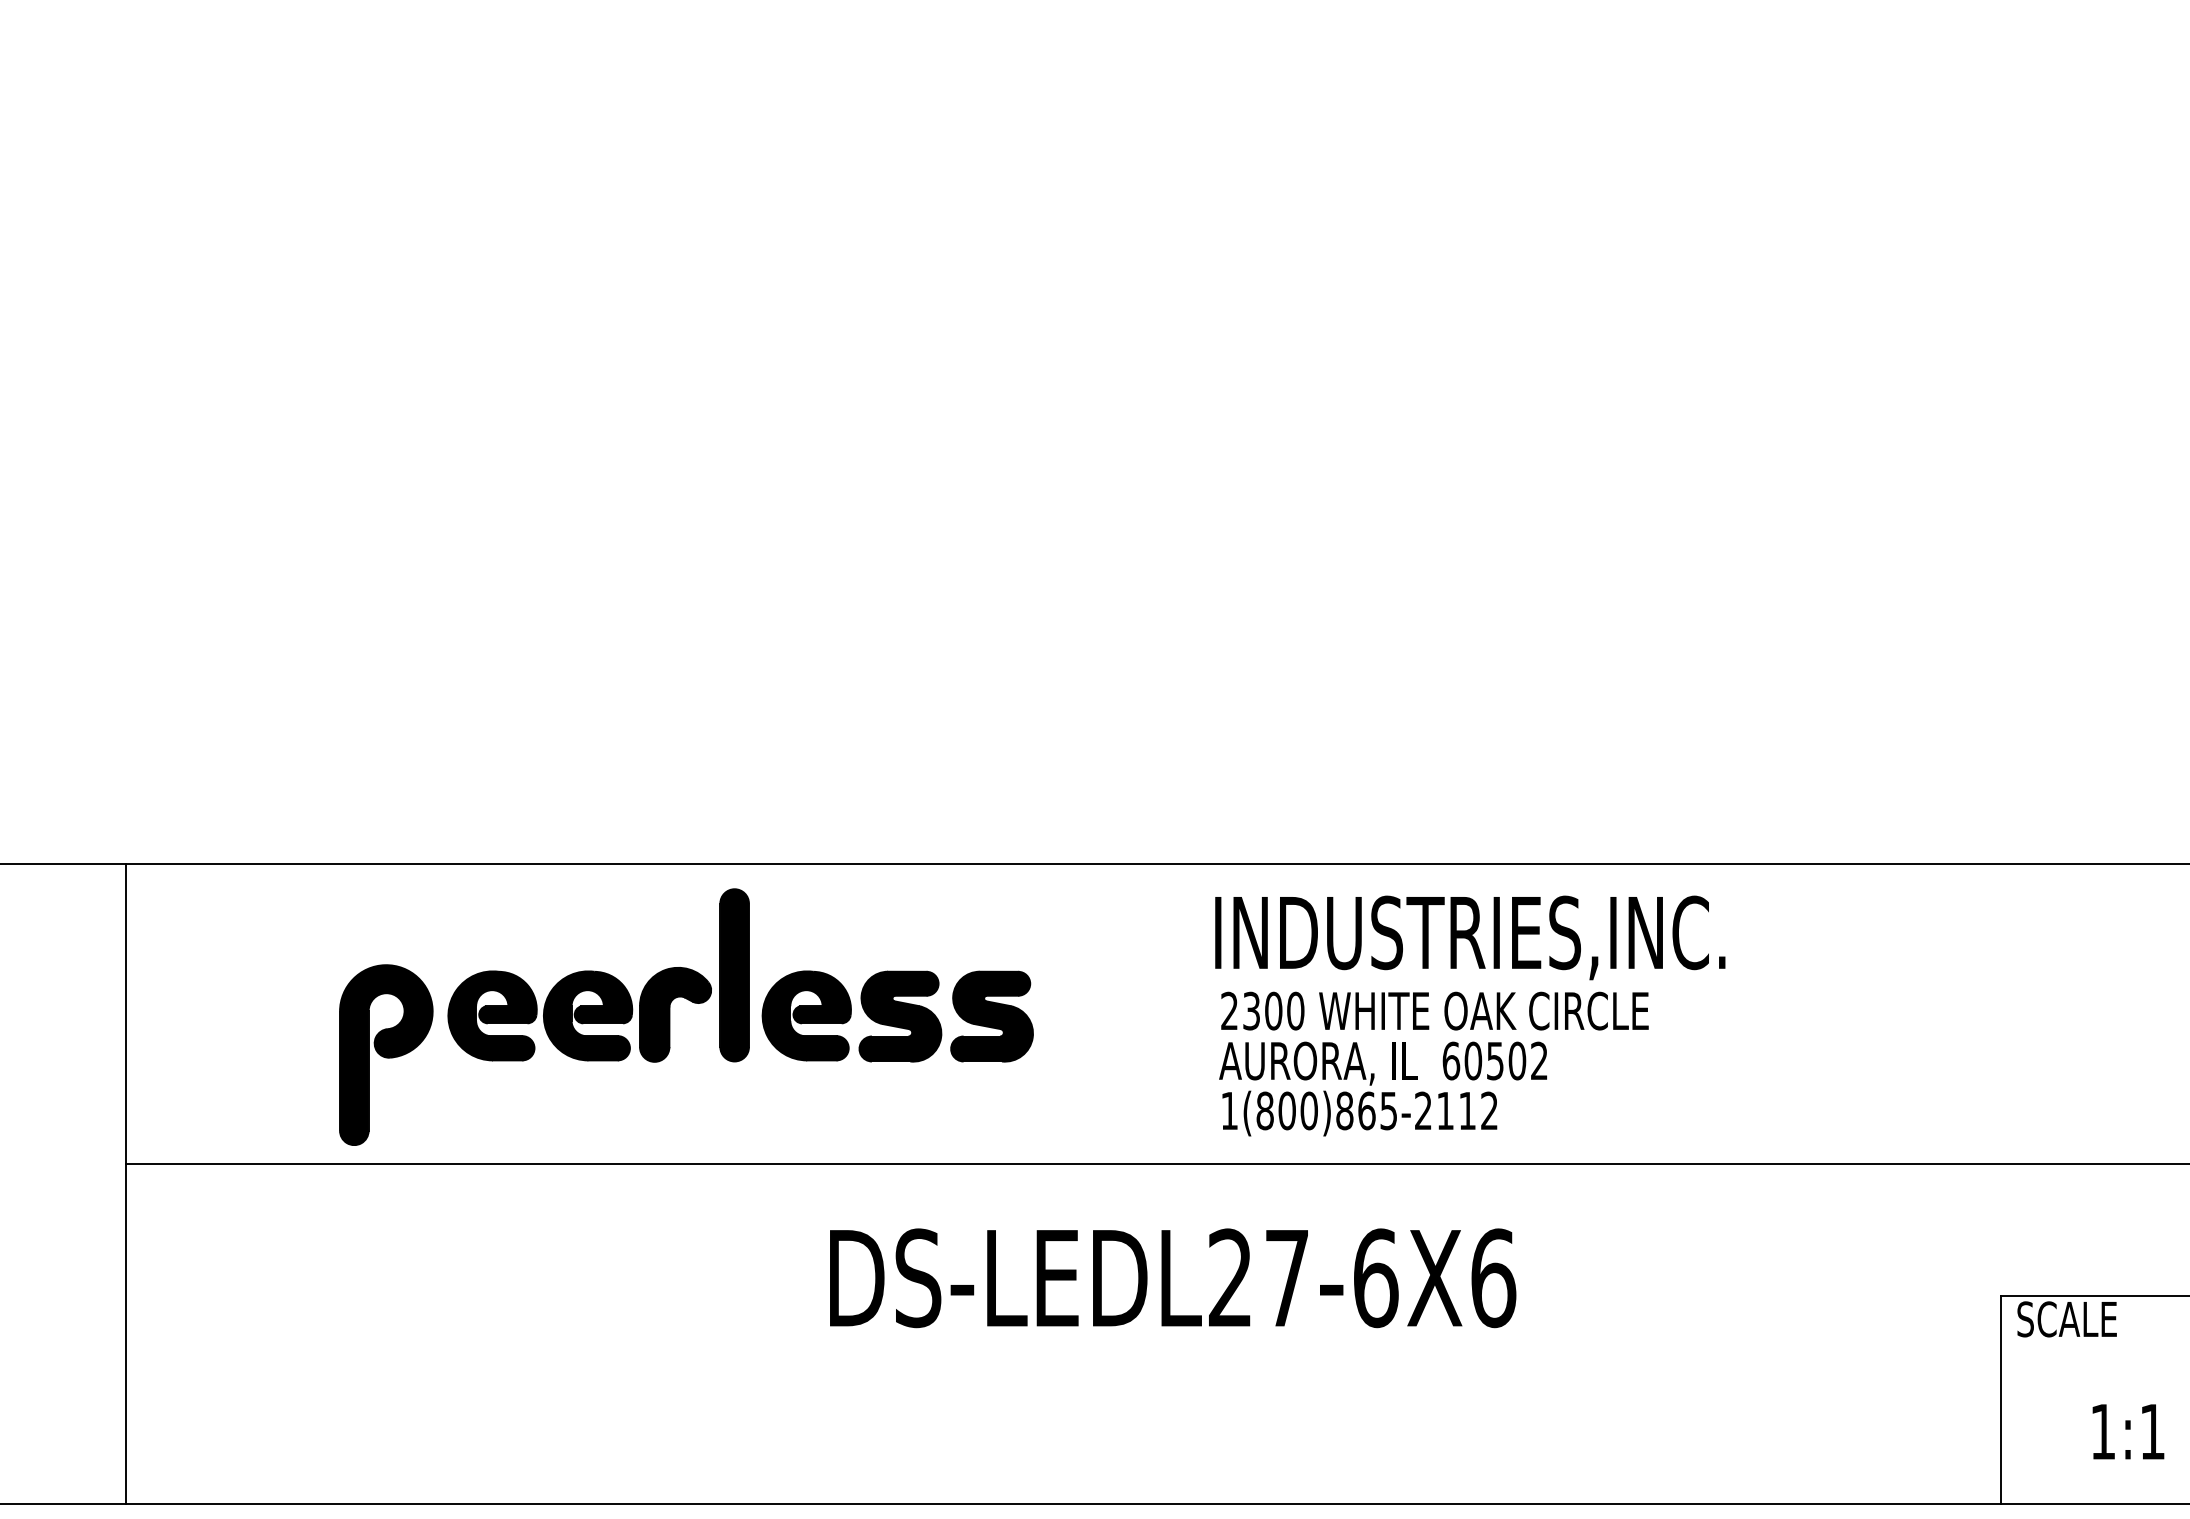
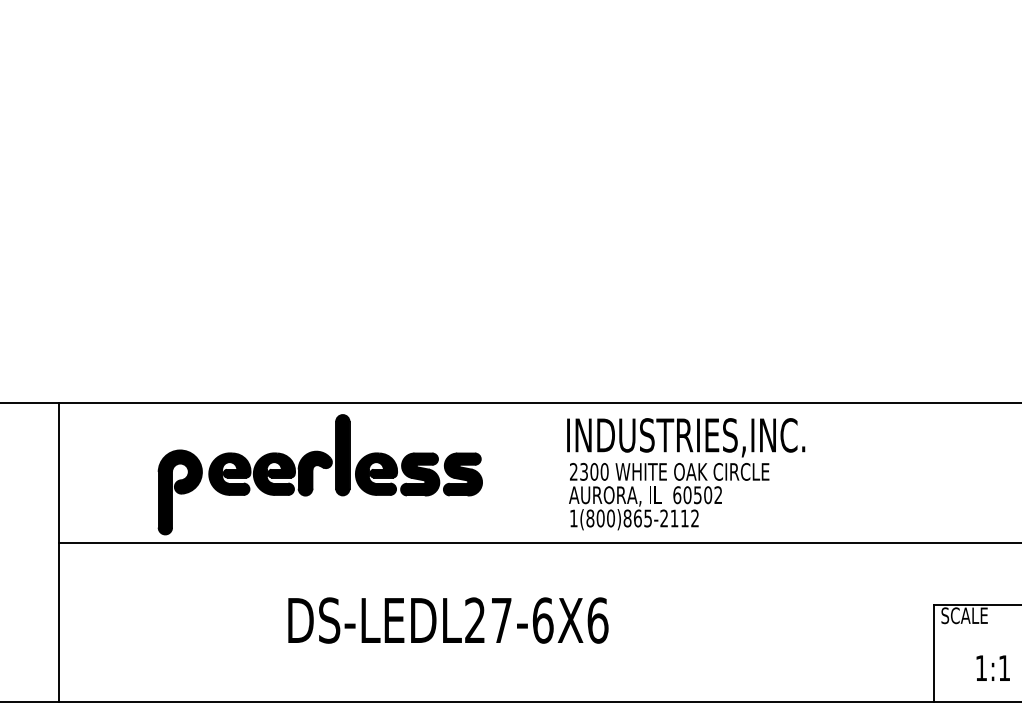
text: (1173, 1278) -> (448, 620), moved

